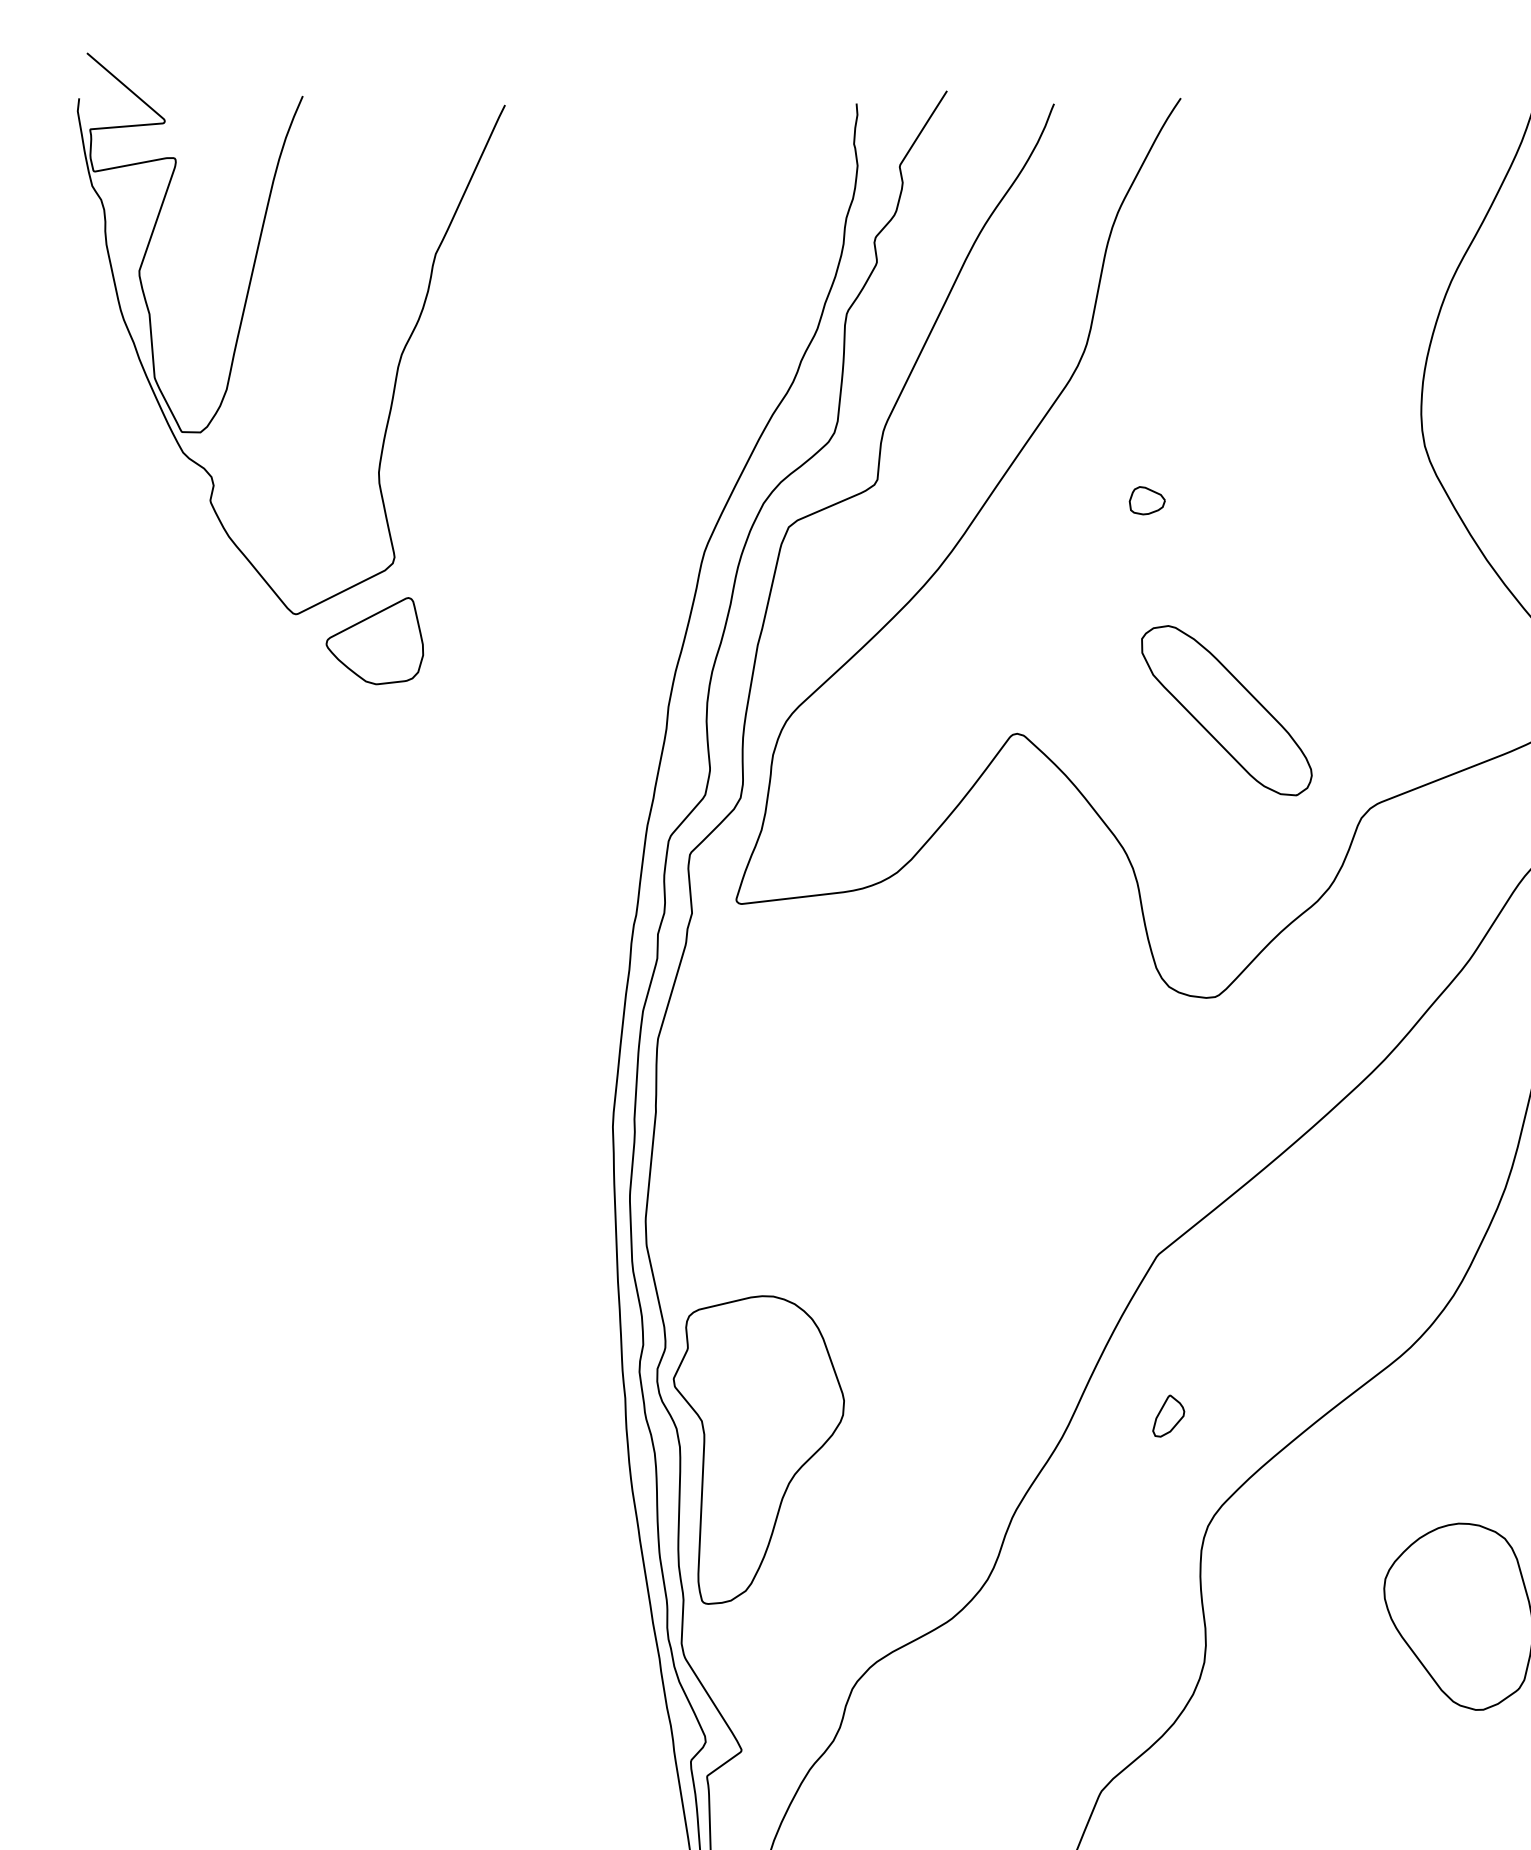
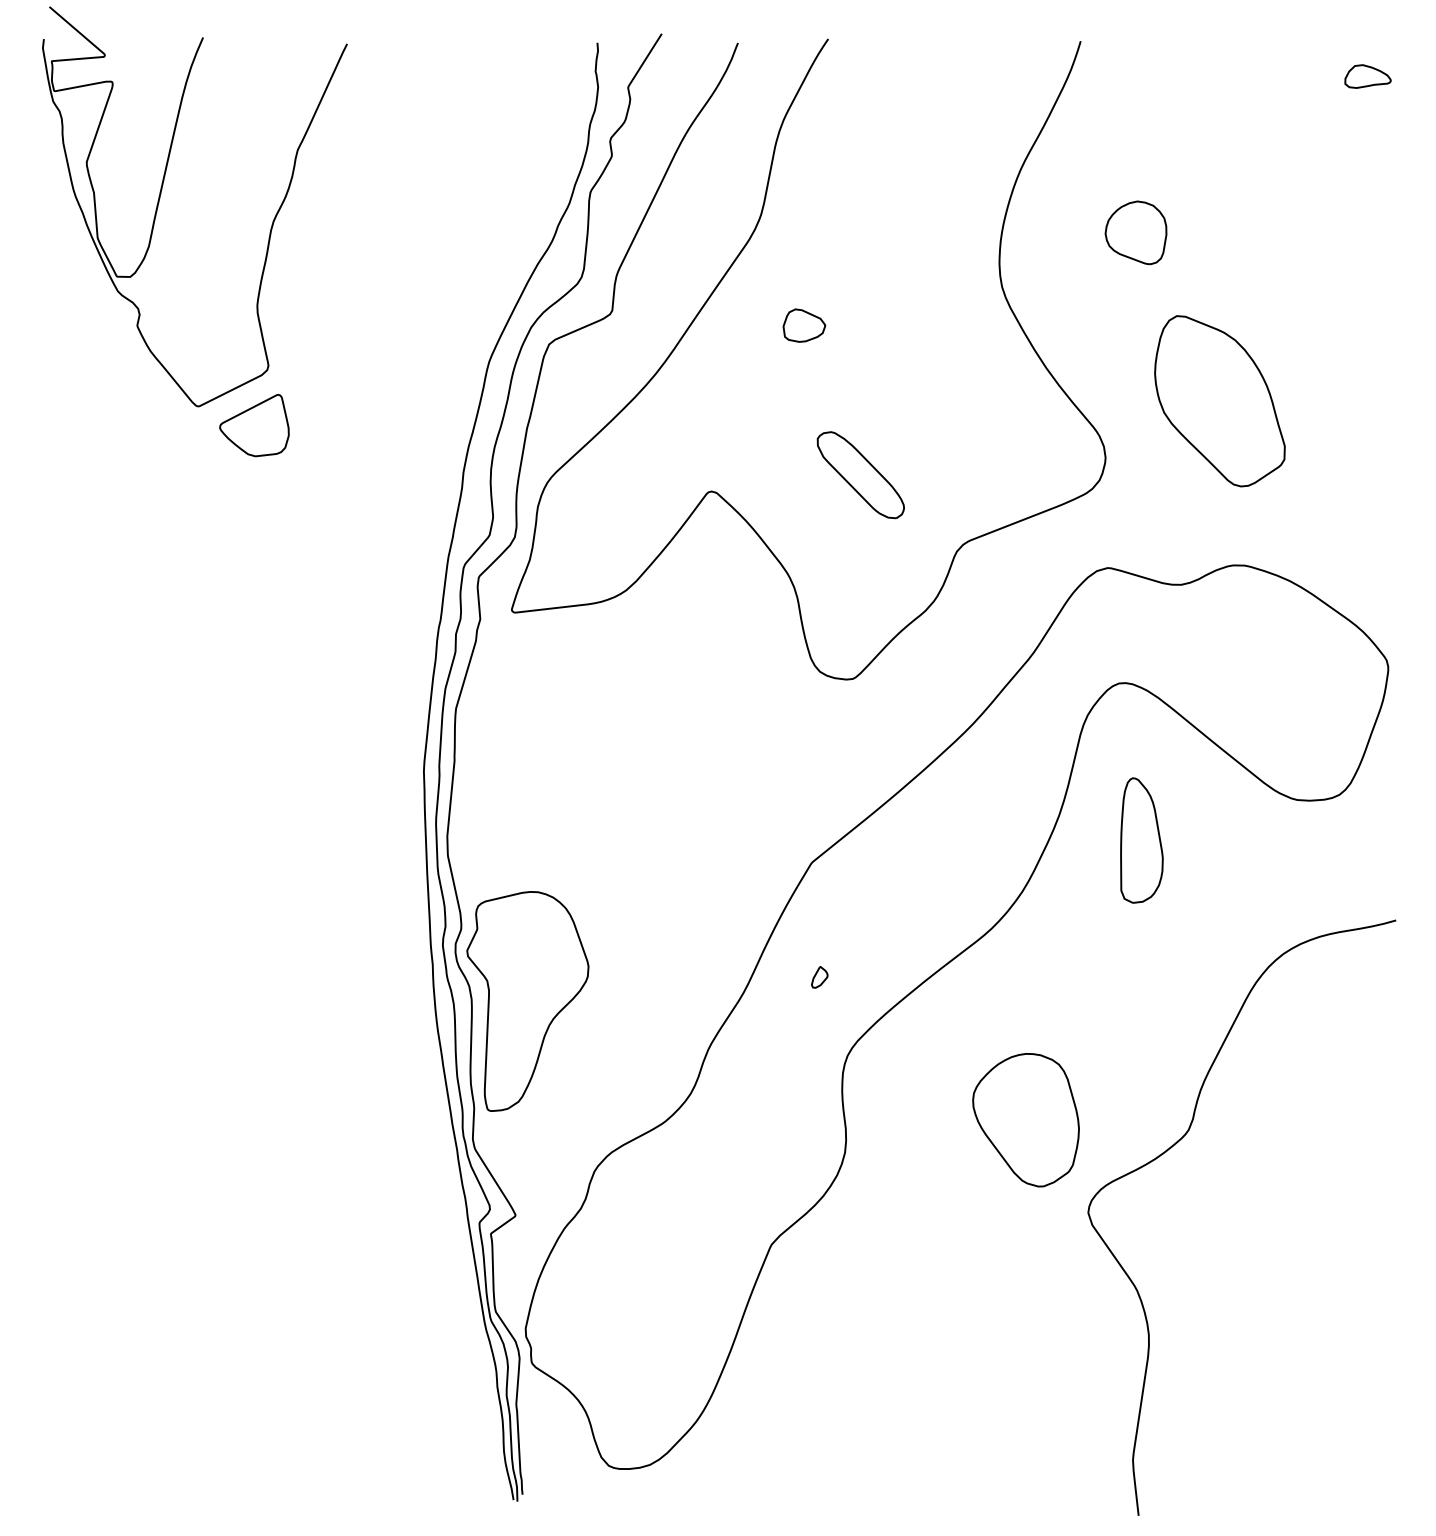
part: (1147, 500) -> (804, 325), size x1.67
part: (1226, 711) -> (860, 475), size x0.71
part: (1168, 1416) -> (819, 977), size x0.71

